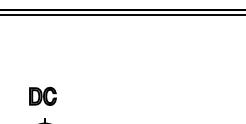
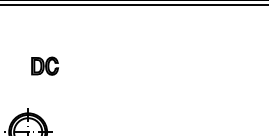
part: (42, 95) -> (44, 65), moved

